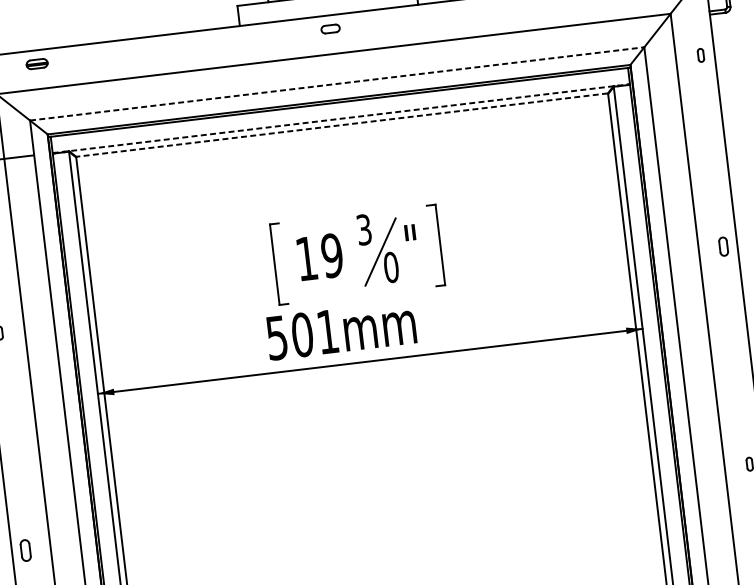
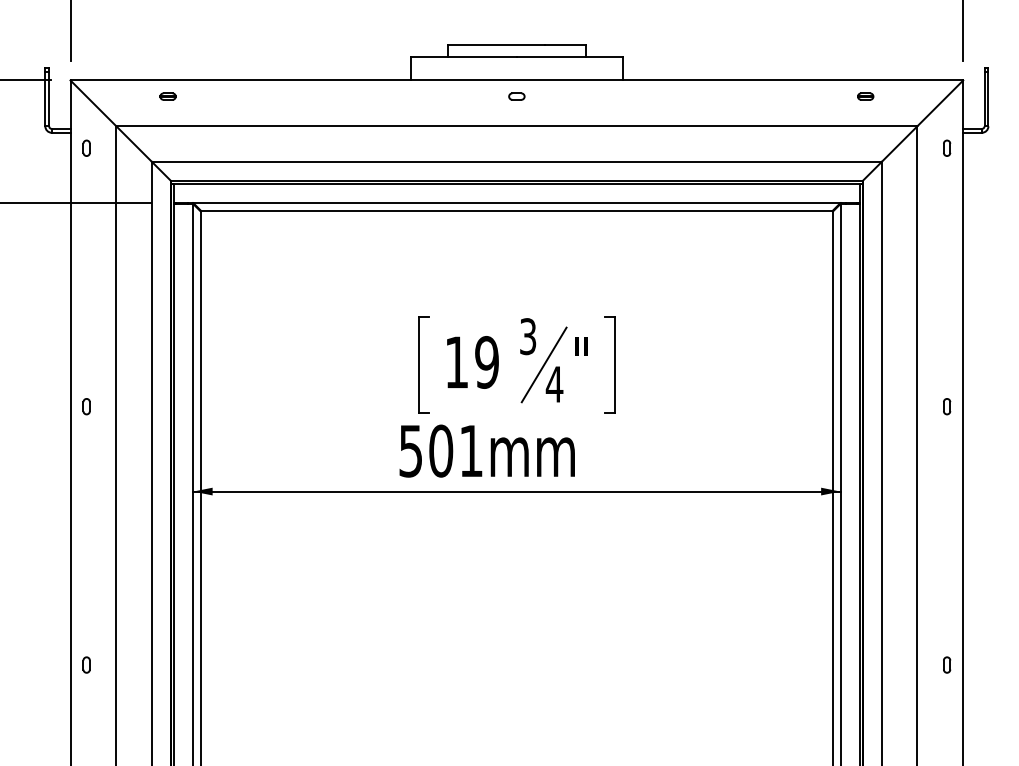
part: (330, 28) -> (516, 96), size x0.71
part: (701, 54) -> (947, 147), moved
part: (36, 63) -> (167, 96), size x0.62
line: (336, 83) -> (516, 161), dashed -> solid
line: (341, 118) -> (517, 203), dashed -> solid
line: (341, 124) -> (516, 210), dashed -> solid
part: (724, 246) -> (947, 406), size x0.71
text: (391, 267) -> (554, 384), 0 -> 4
part: (25, 550) -> (86, 664), size x0.62

